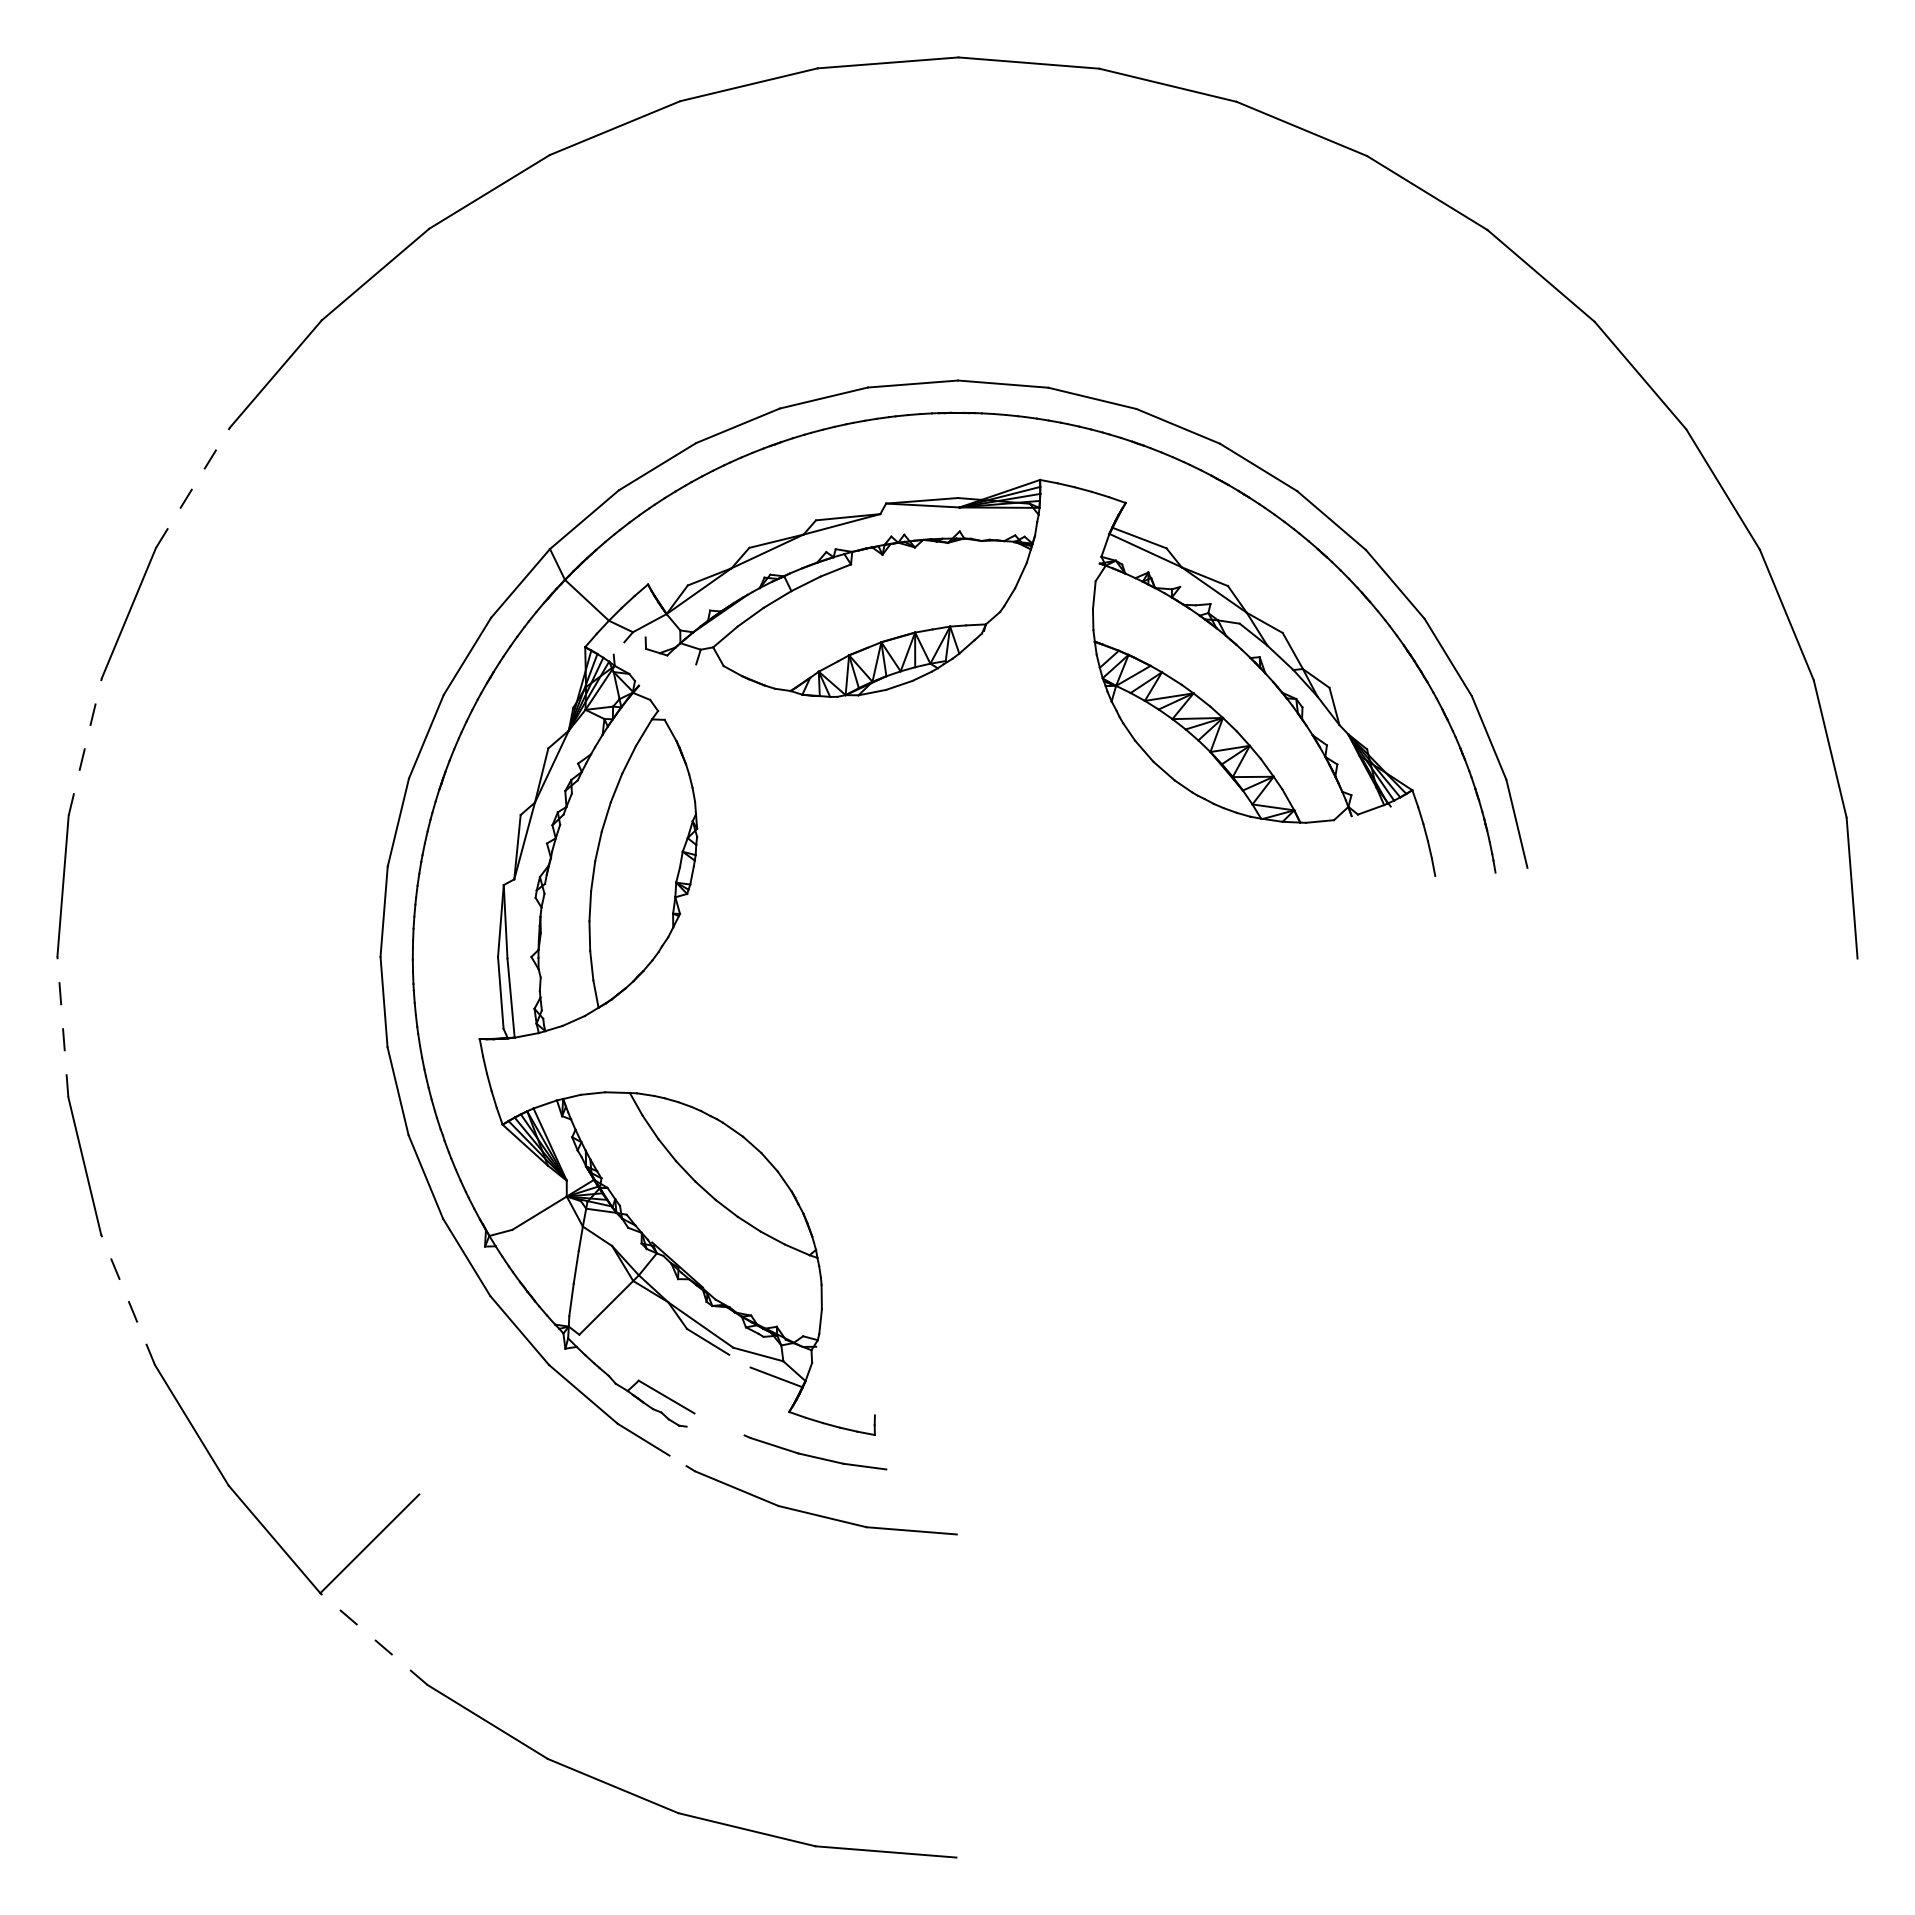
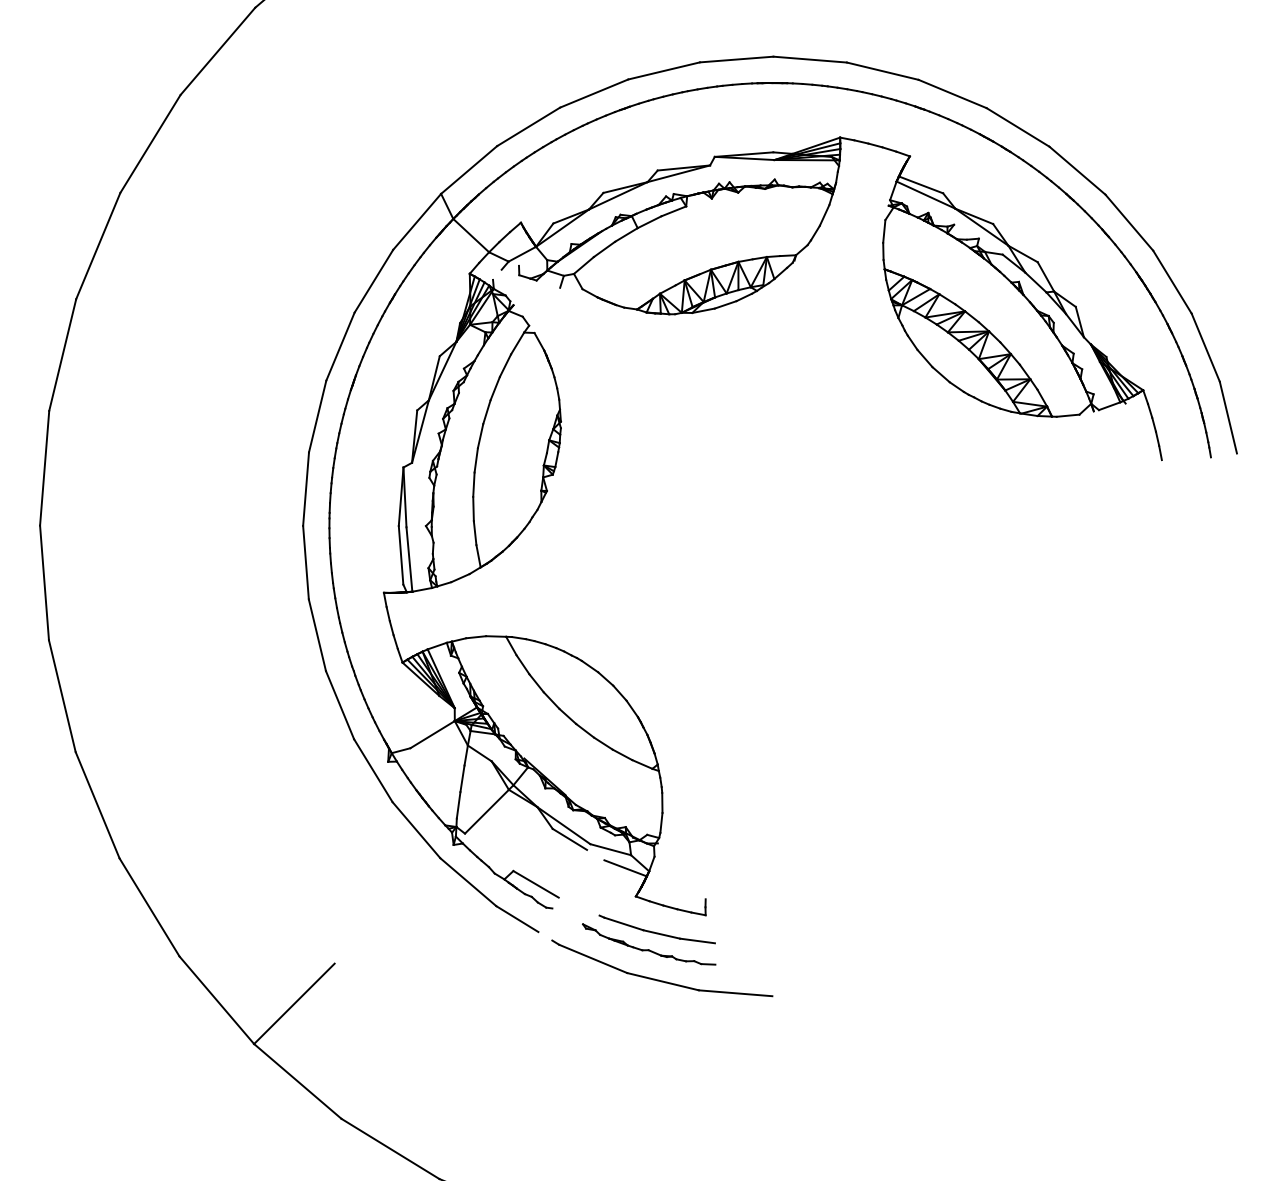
line: (192, 487) -> (150, 143), dashed -> solid
line: (85, 747) -> (62, 355), dashed -> solid
line: (62, 1026) -> (44, 582), dashed -> solid
line: (128, 1299) -> (97, 804), dashed -> solid
part: (804, 1476) -> (648, 949), added
line: (373, 1639) -> (297, 1081), dashed -> solid

